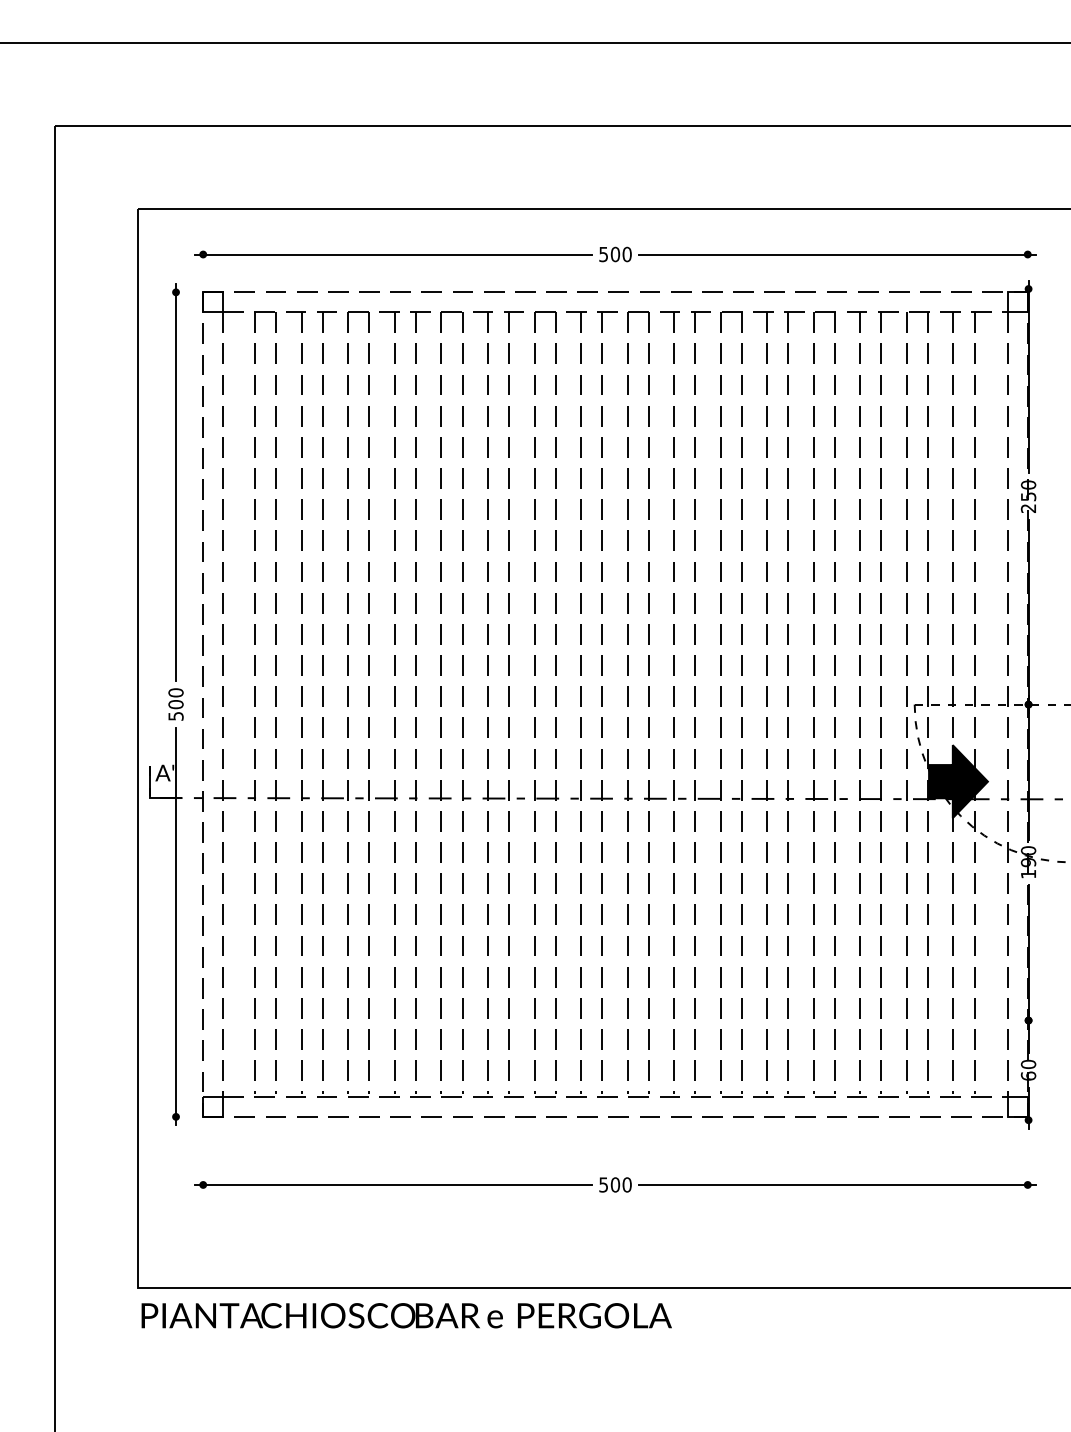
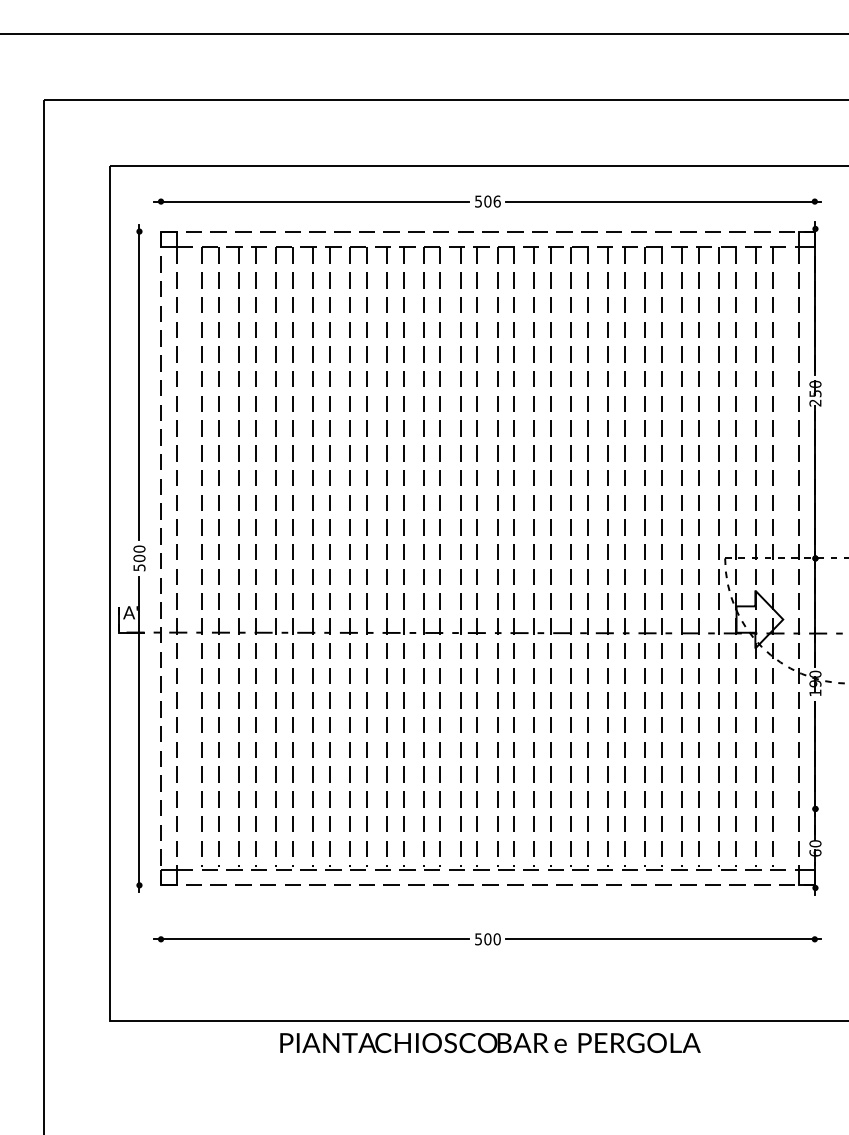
text: (626, 253) -> (496, 200), 500 -> 506
fill: (958, 781) -> (759, 619), removed
text: (406, 1315) -> (490, 1042), moved

